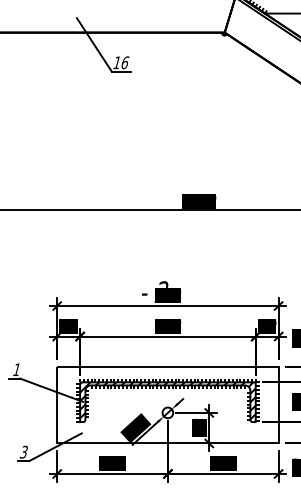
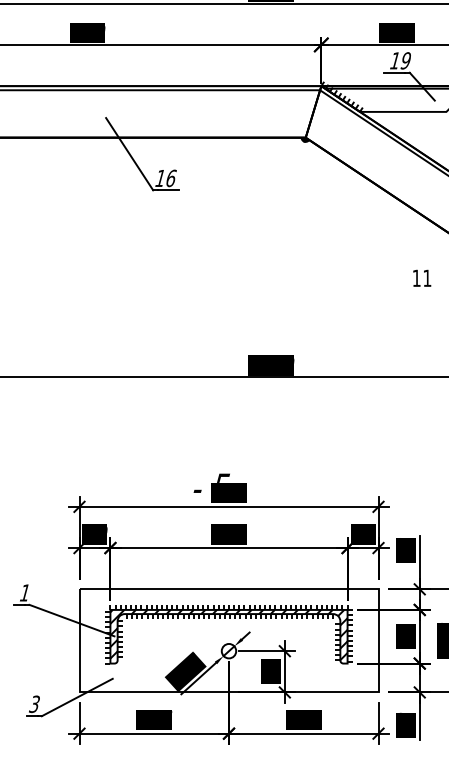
text: (163, 284) -> (223, 477), 2 -> 5

